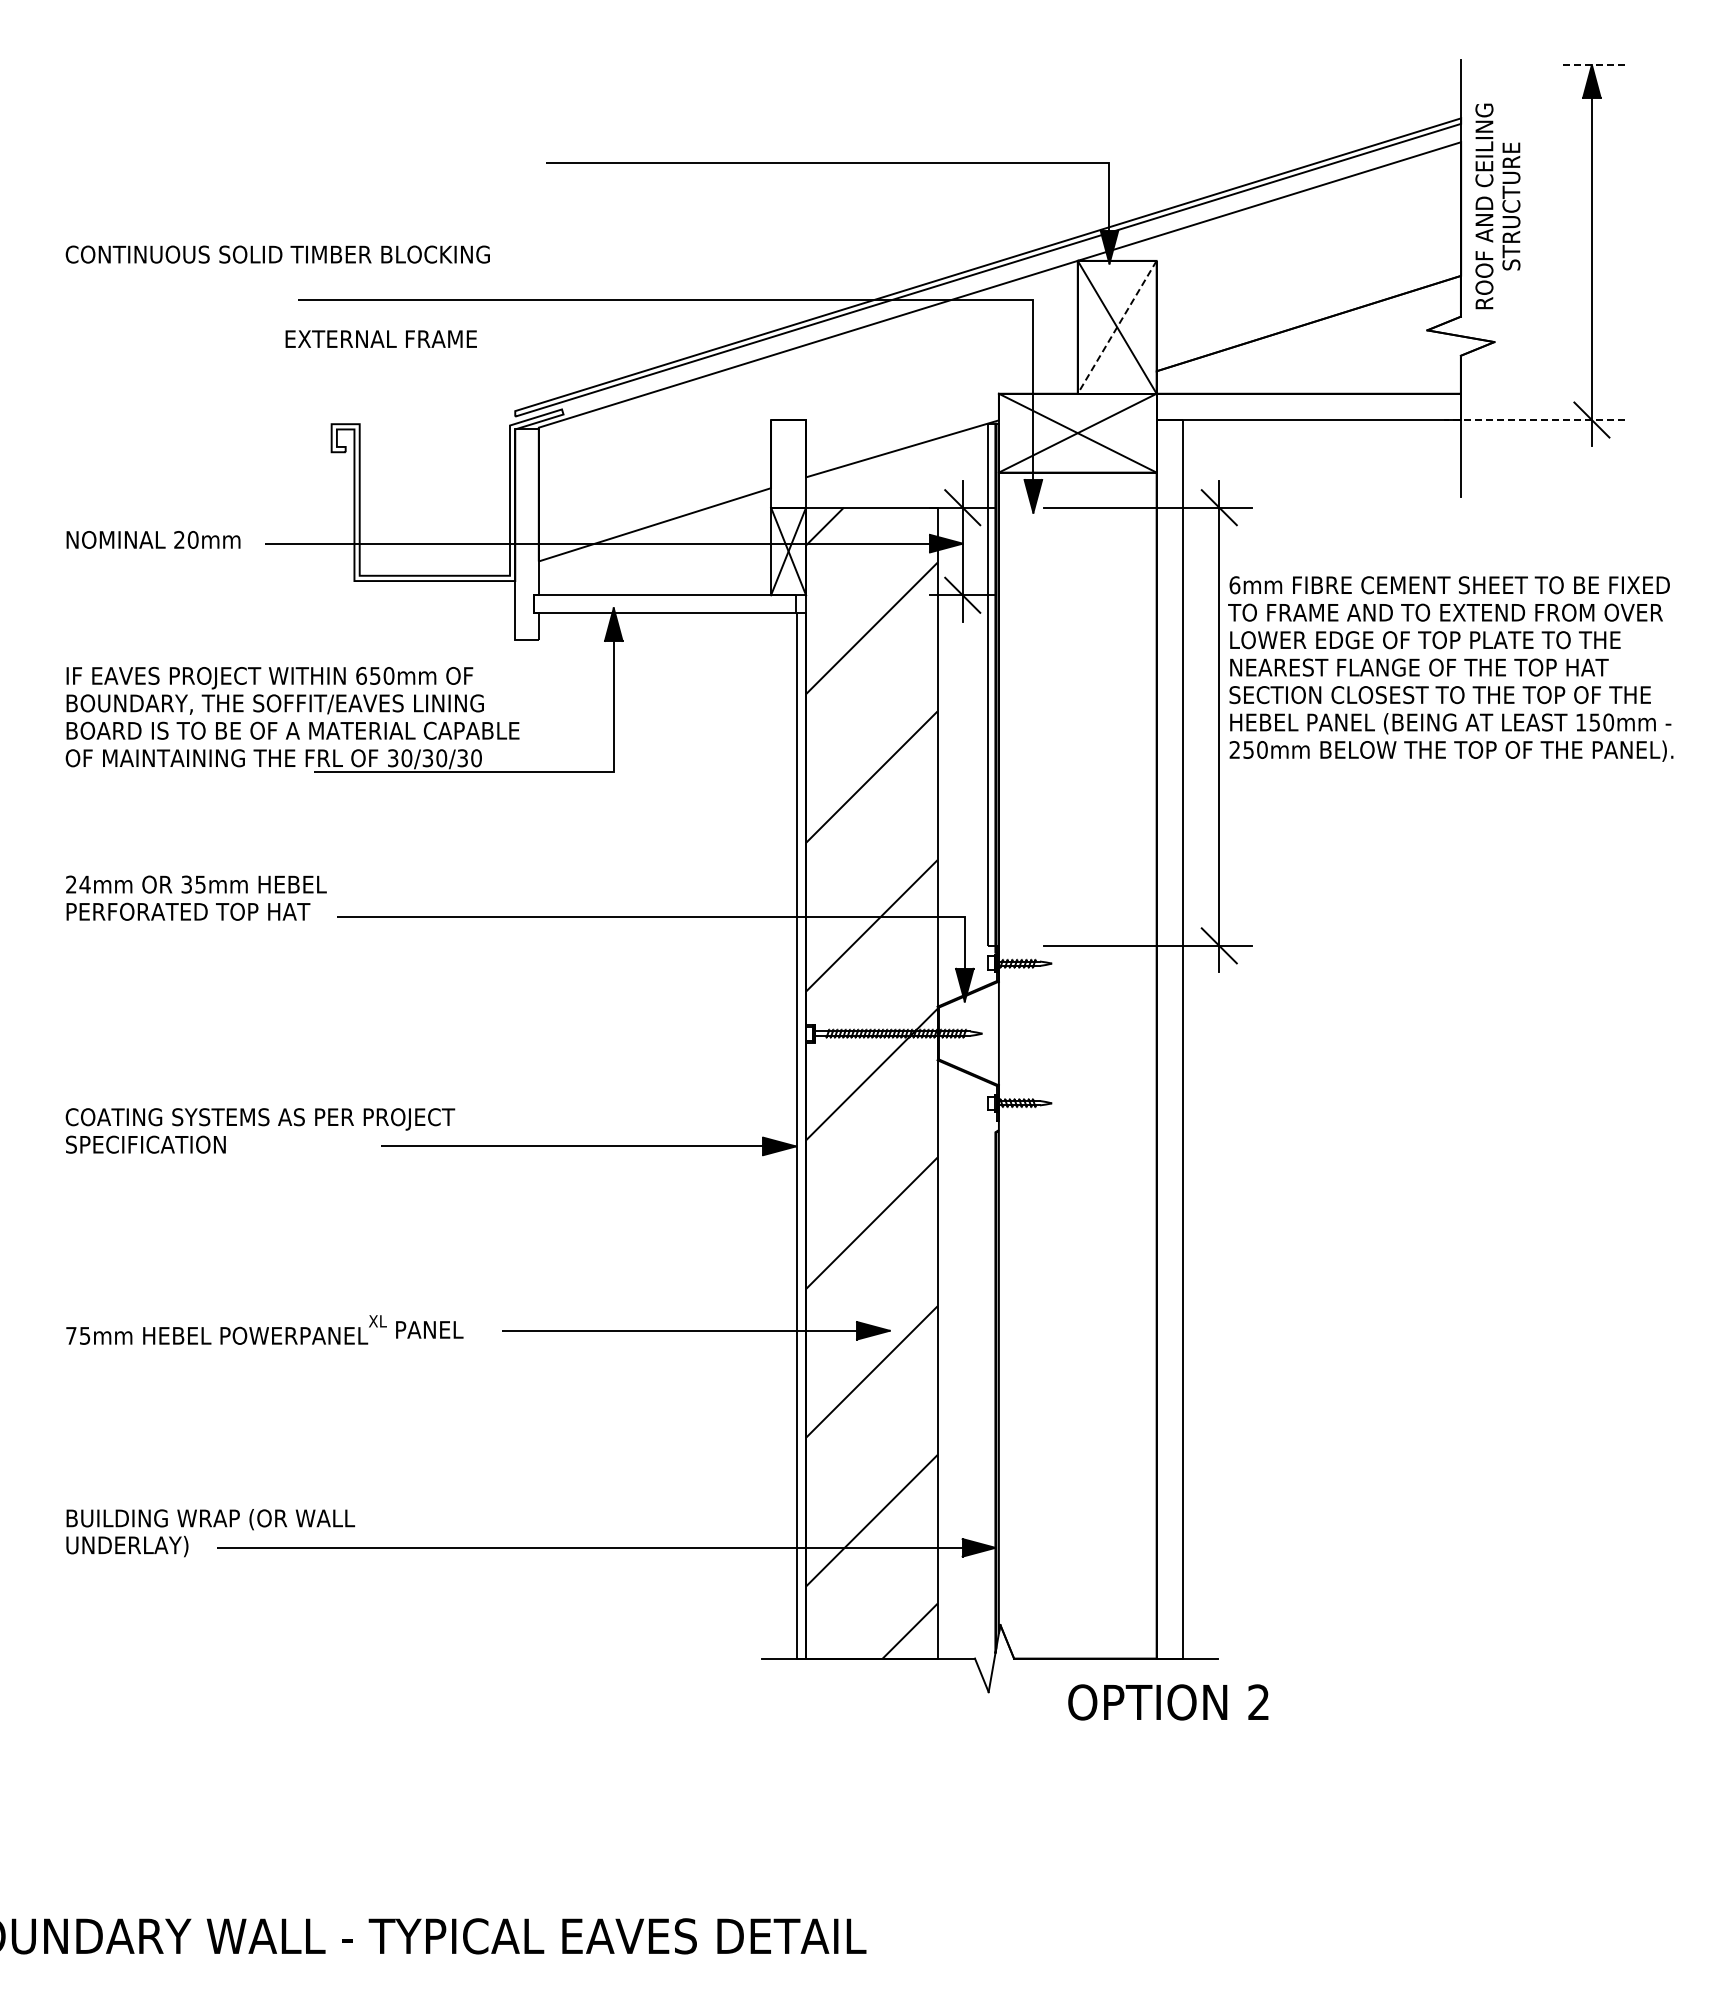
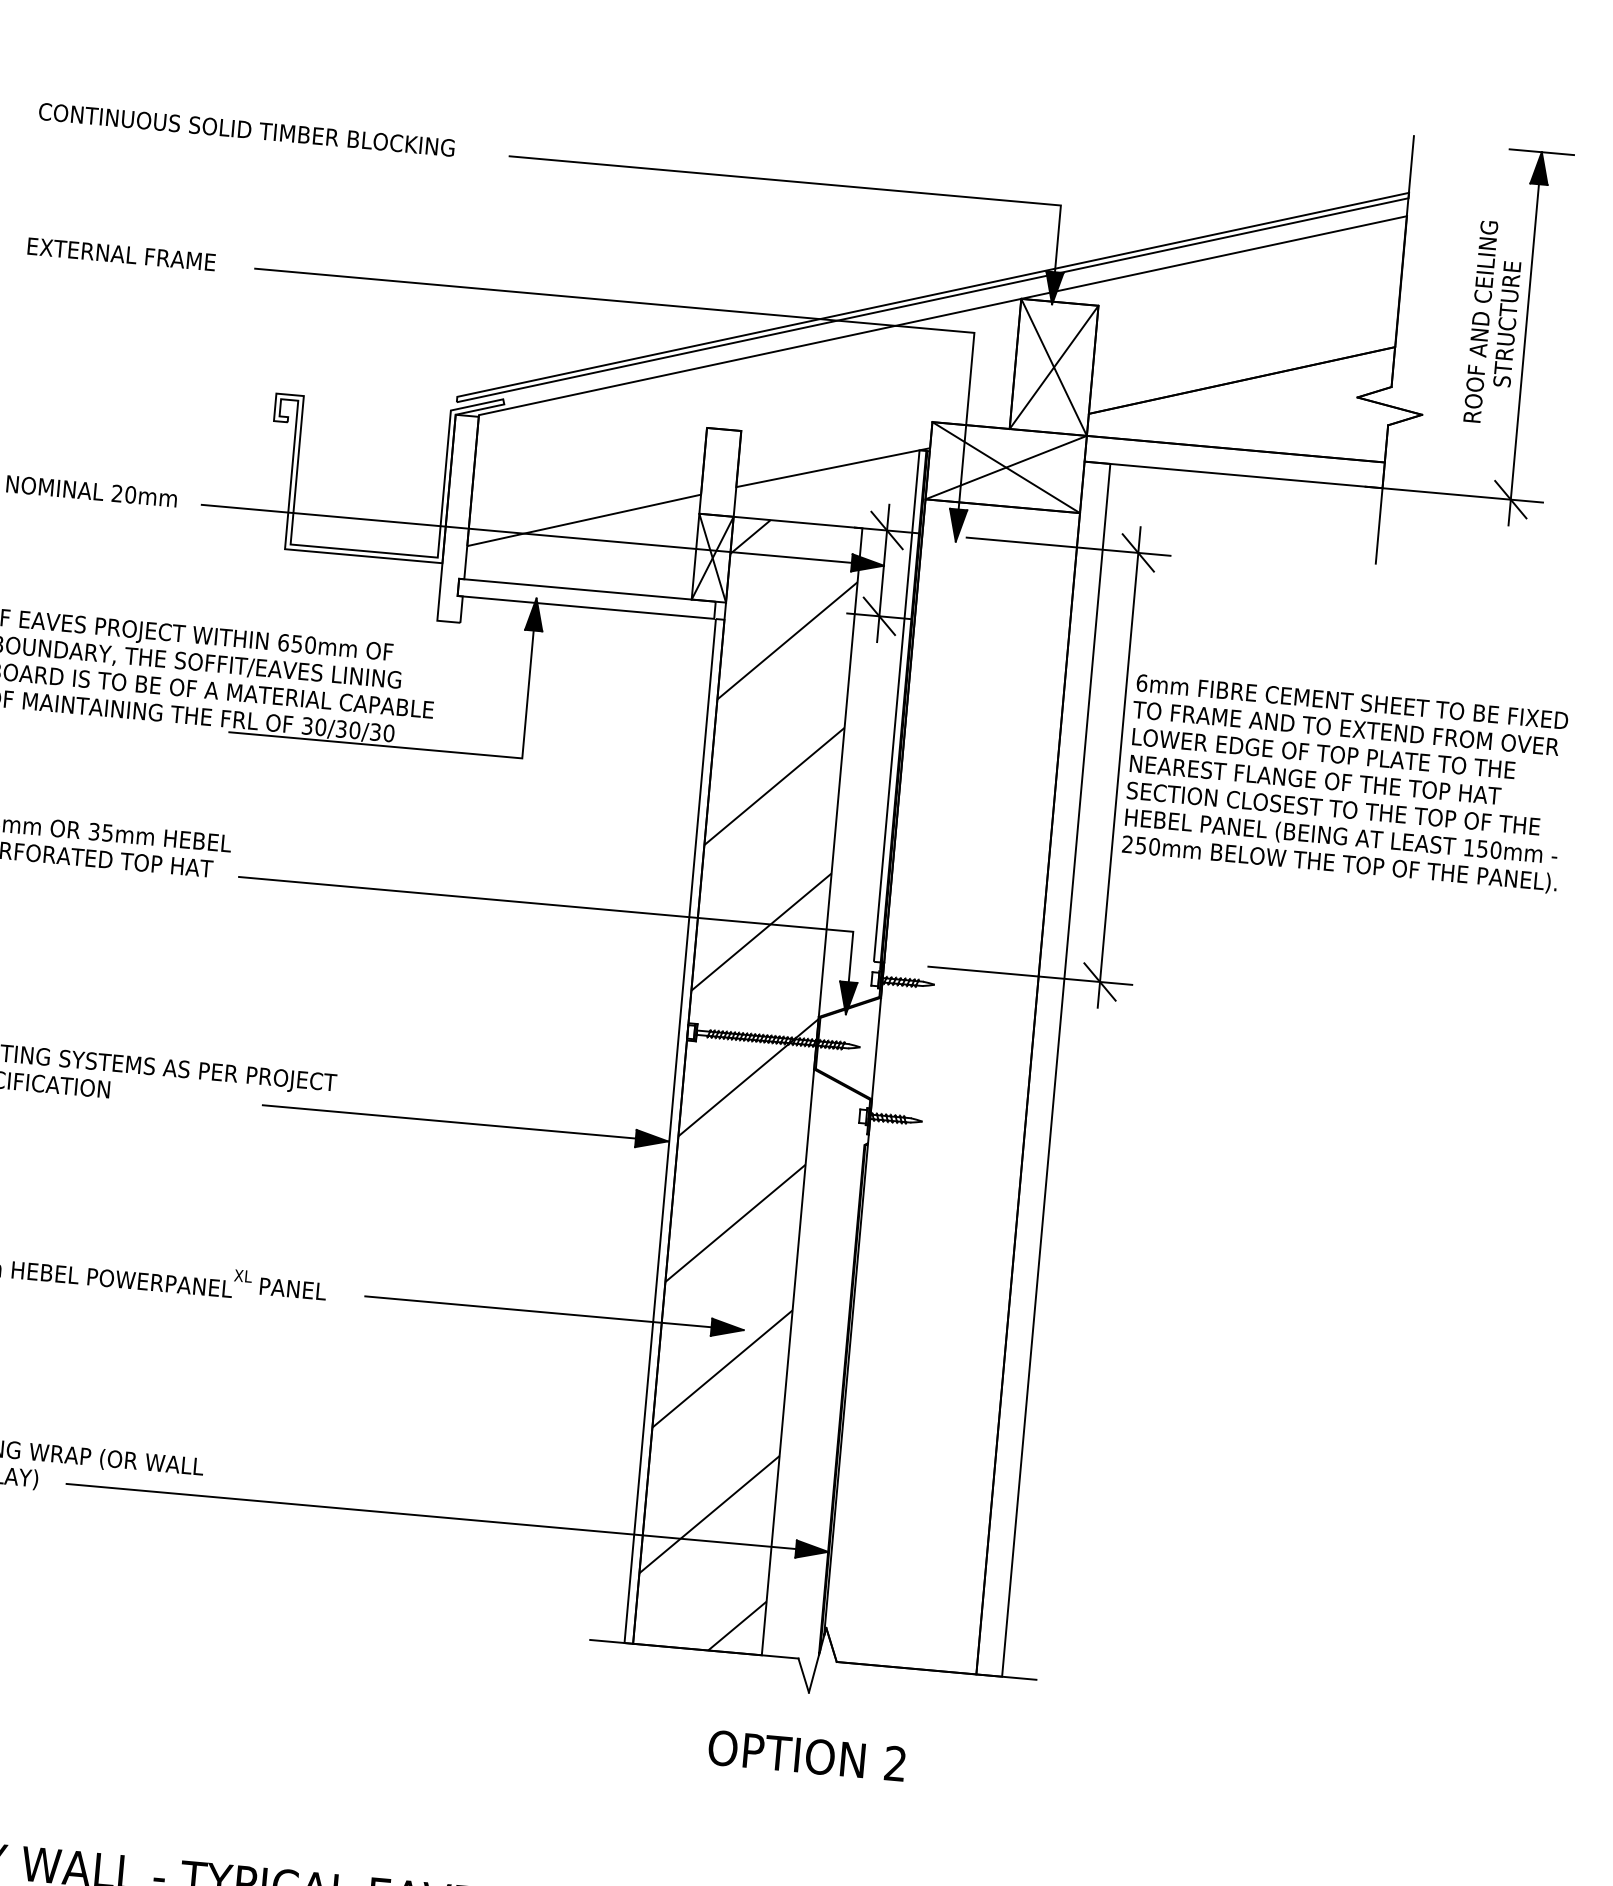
line: (1591, 65) -> (1541, 152), dashed -> solid
text: (1497, 206) -> (1493, 322), moved
text: (277, 254) -> (246, 129), moved
line: (1116, 327) -> (1053, 367), dashed -> solid
text: (380, 338) -> (120, 253), moved
line: (1534, 420) -> (1454, 495), dashed -> solid
text: (1450, 668) -> (1345, 783), moved
text: (1168, 1702) -> (807, 1755), moved

